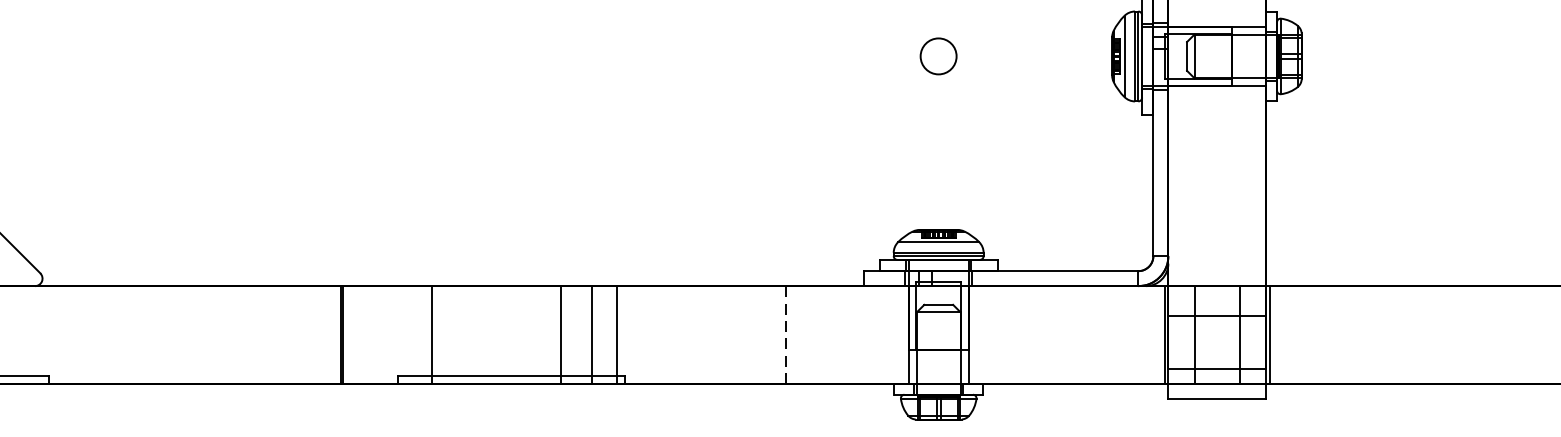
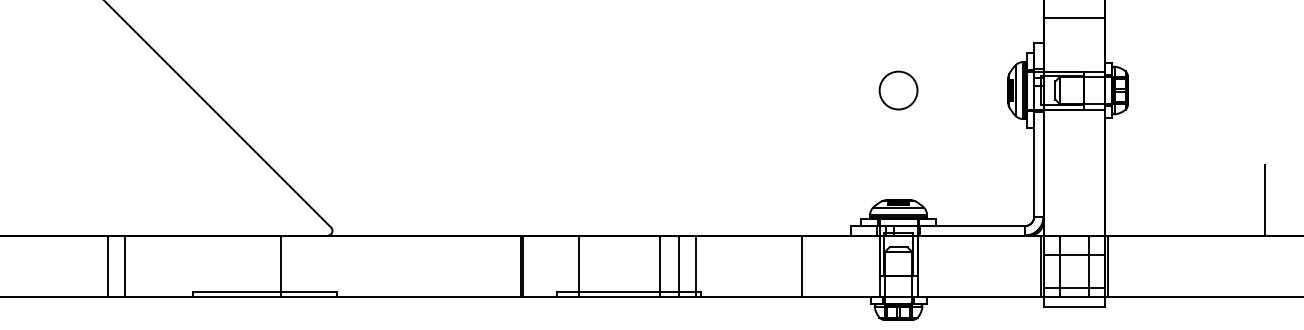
circle: (938, 56) -> (898, 90), size x1.67
line: (1517, 228) -> (1264, 199), added
line: (786, 334) -> (802, 266), dashed -> solid

